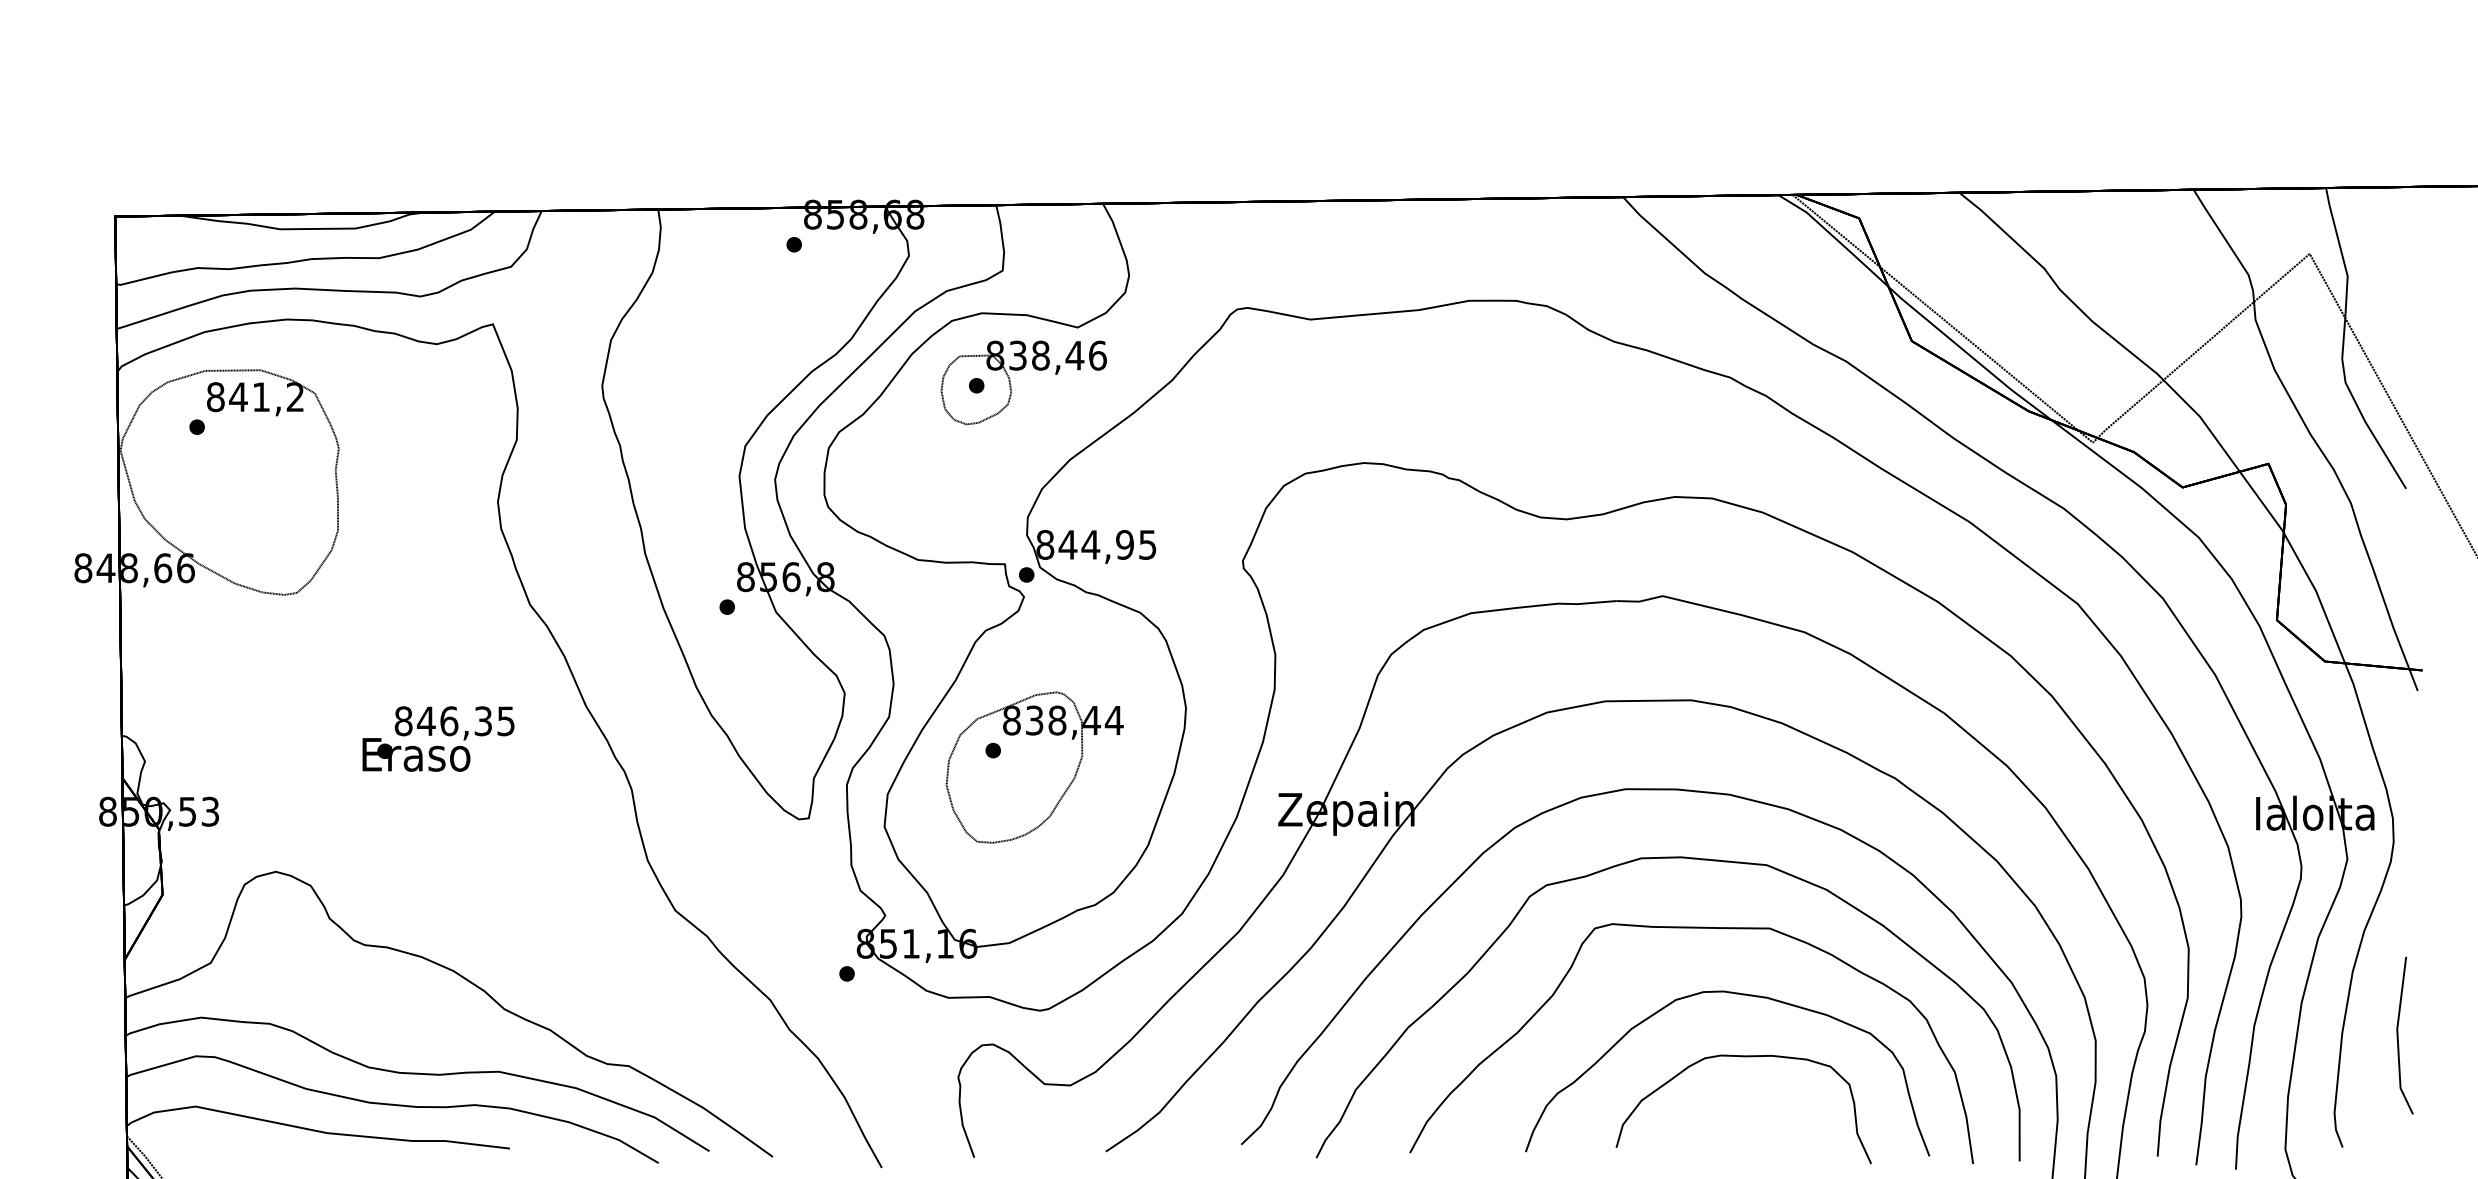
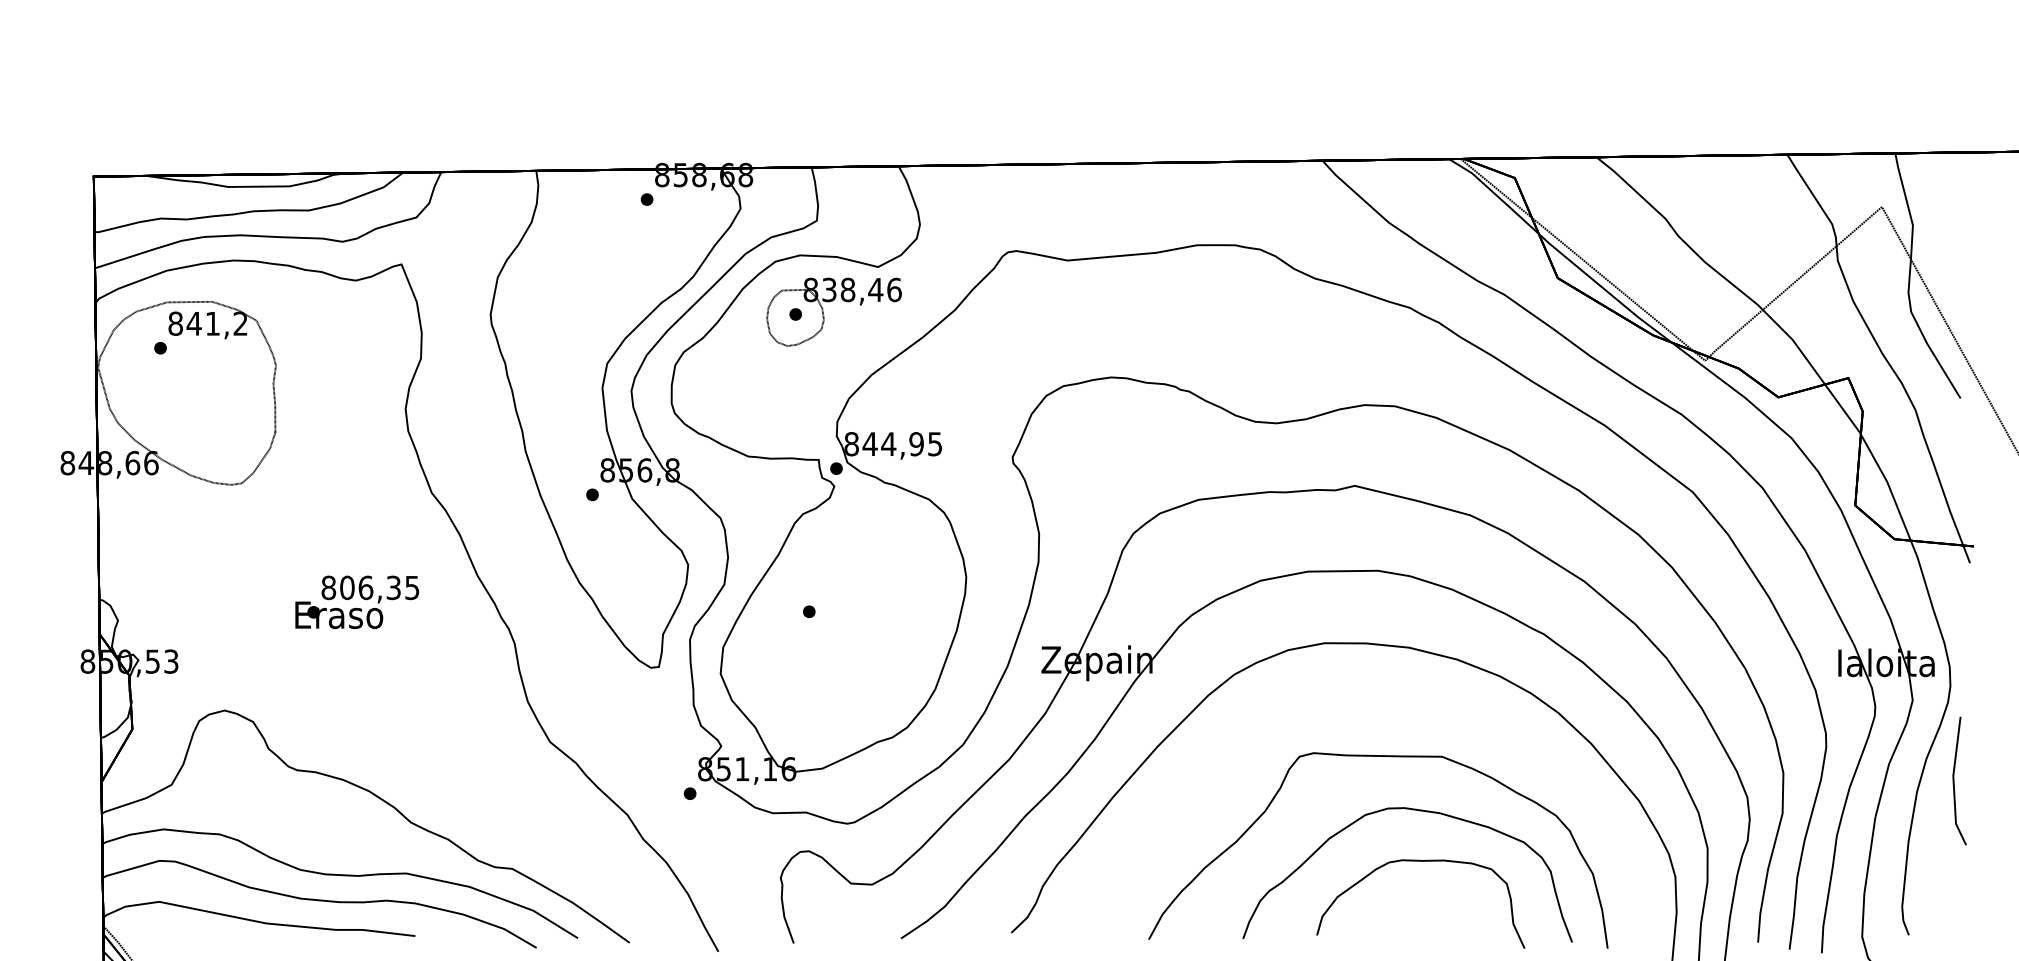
text: (426, 720) -> (347, 587), 846,35 -> 806,35
part: (1034, 767) -> (842, 625), removed
curve: (1659, 859) -> (1352, 700), removed
line: (2398, 1034) -> (1954, 780), moved

